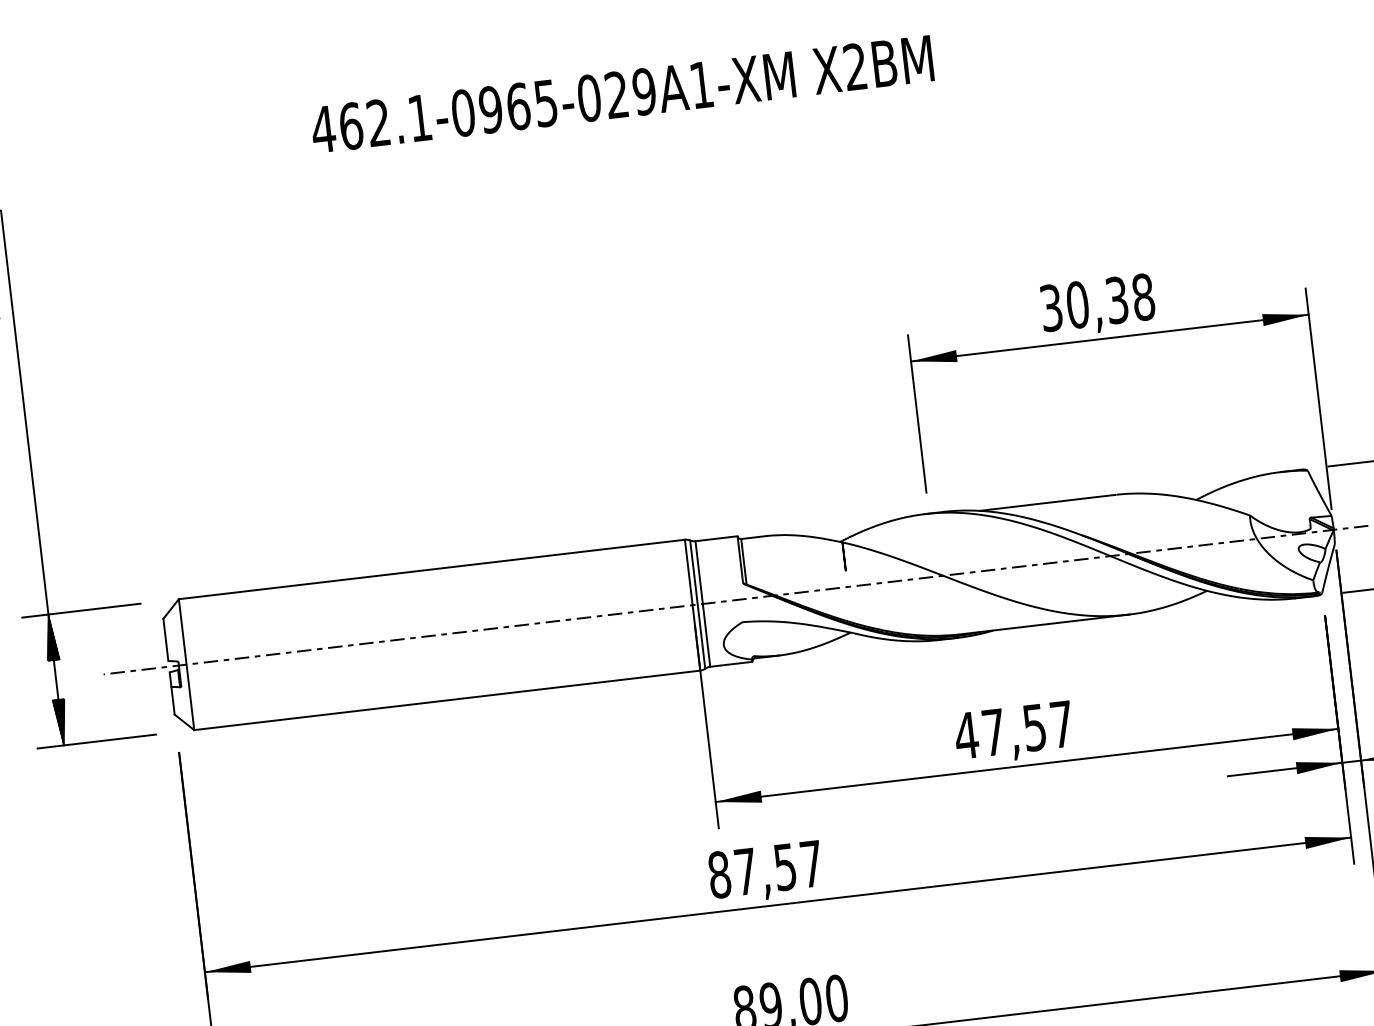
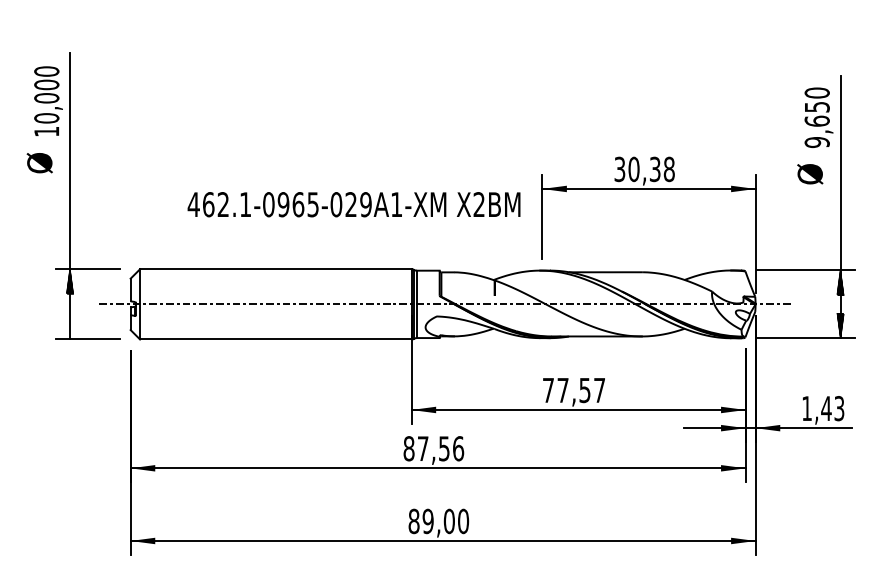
text: (621, 94) -> (353, 204), moved
hatch: (59, 721) -> (69, 326), removed
text: (966, 735) -> (548, 390), 47,57 -> 77,57
text: (811, 863) -> (458, 448), 87,57 -> 87,56

